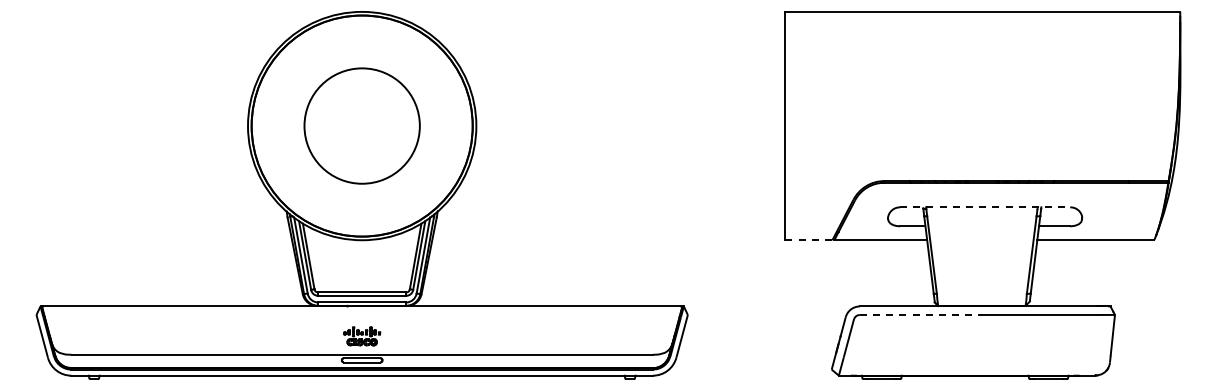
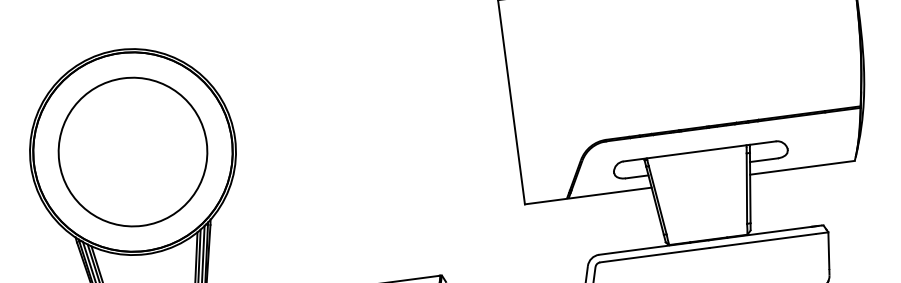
circle: (361, 125) -> (132, 151), size x1.43
line: (985, 207) -> (699, 151), dashed -> solid
line: (809, 240) -> (546, 201), dashed -> solid
line: (921, 314) -> (655, 254), dashed -> solid

